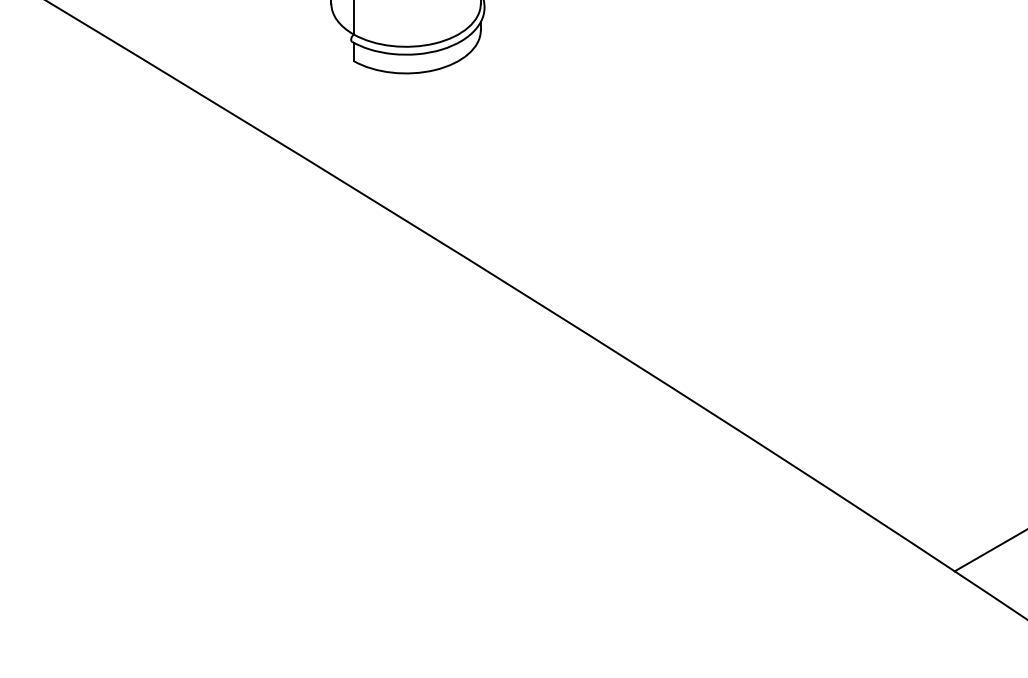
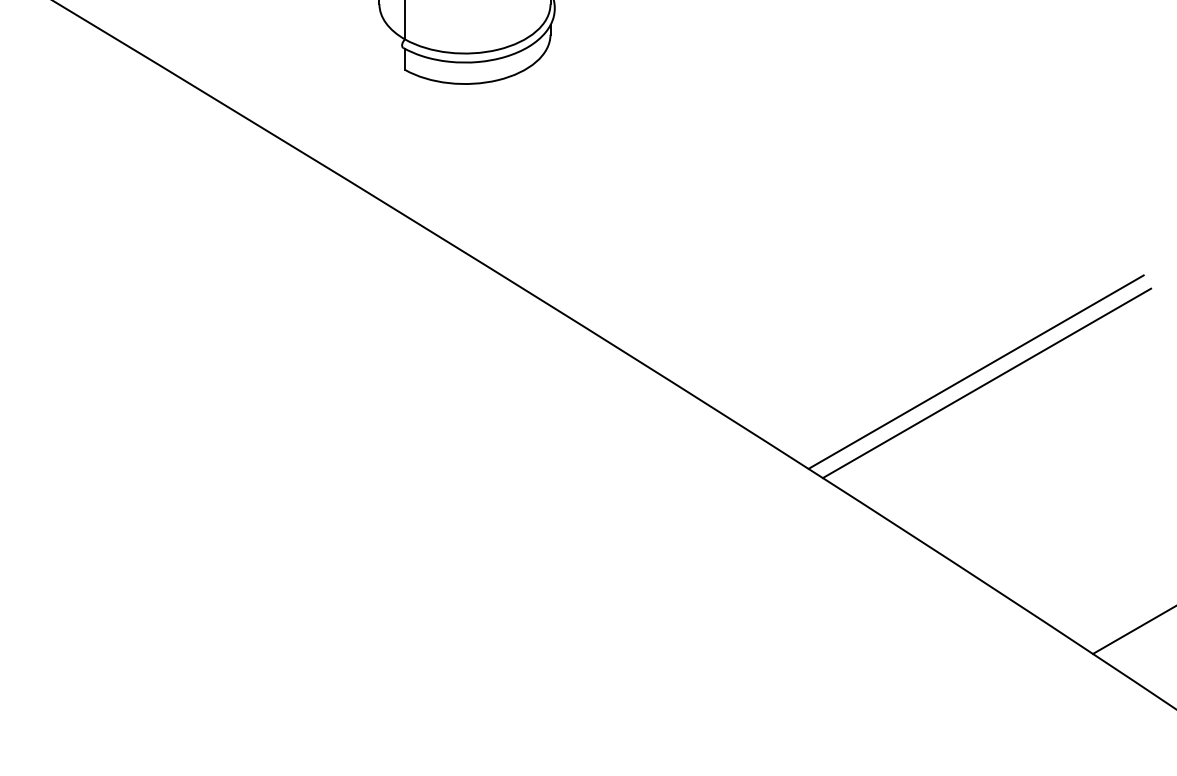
line: (852, 324) -> (975, 371), added
line: (861, 335) -> (986, 383), added

